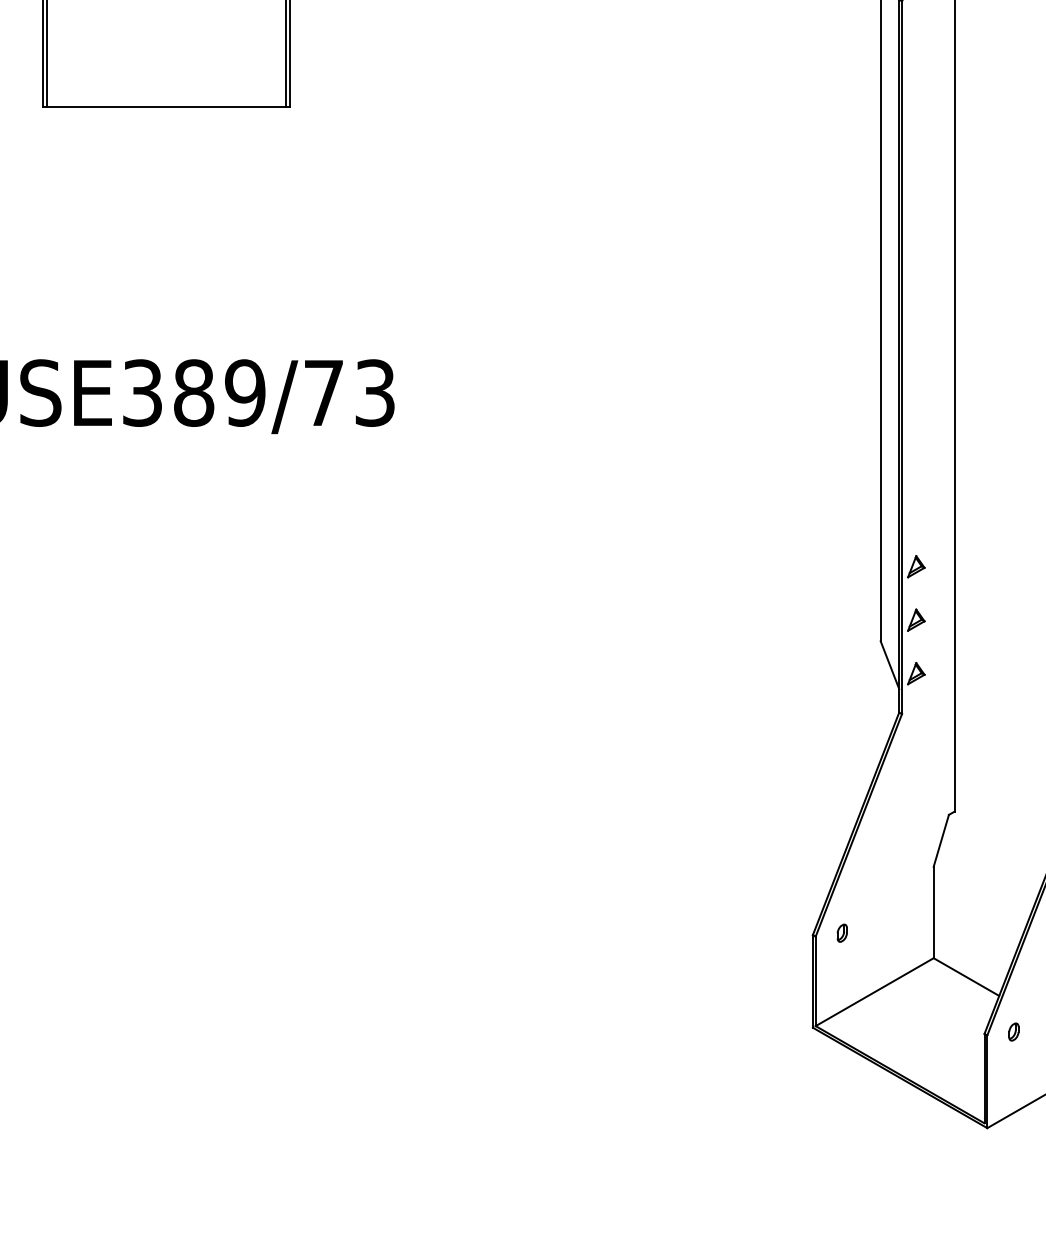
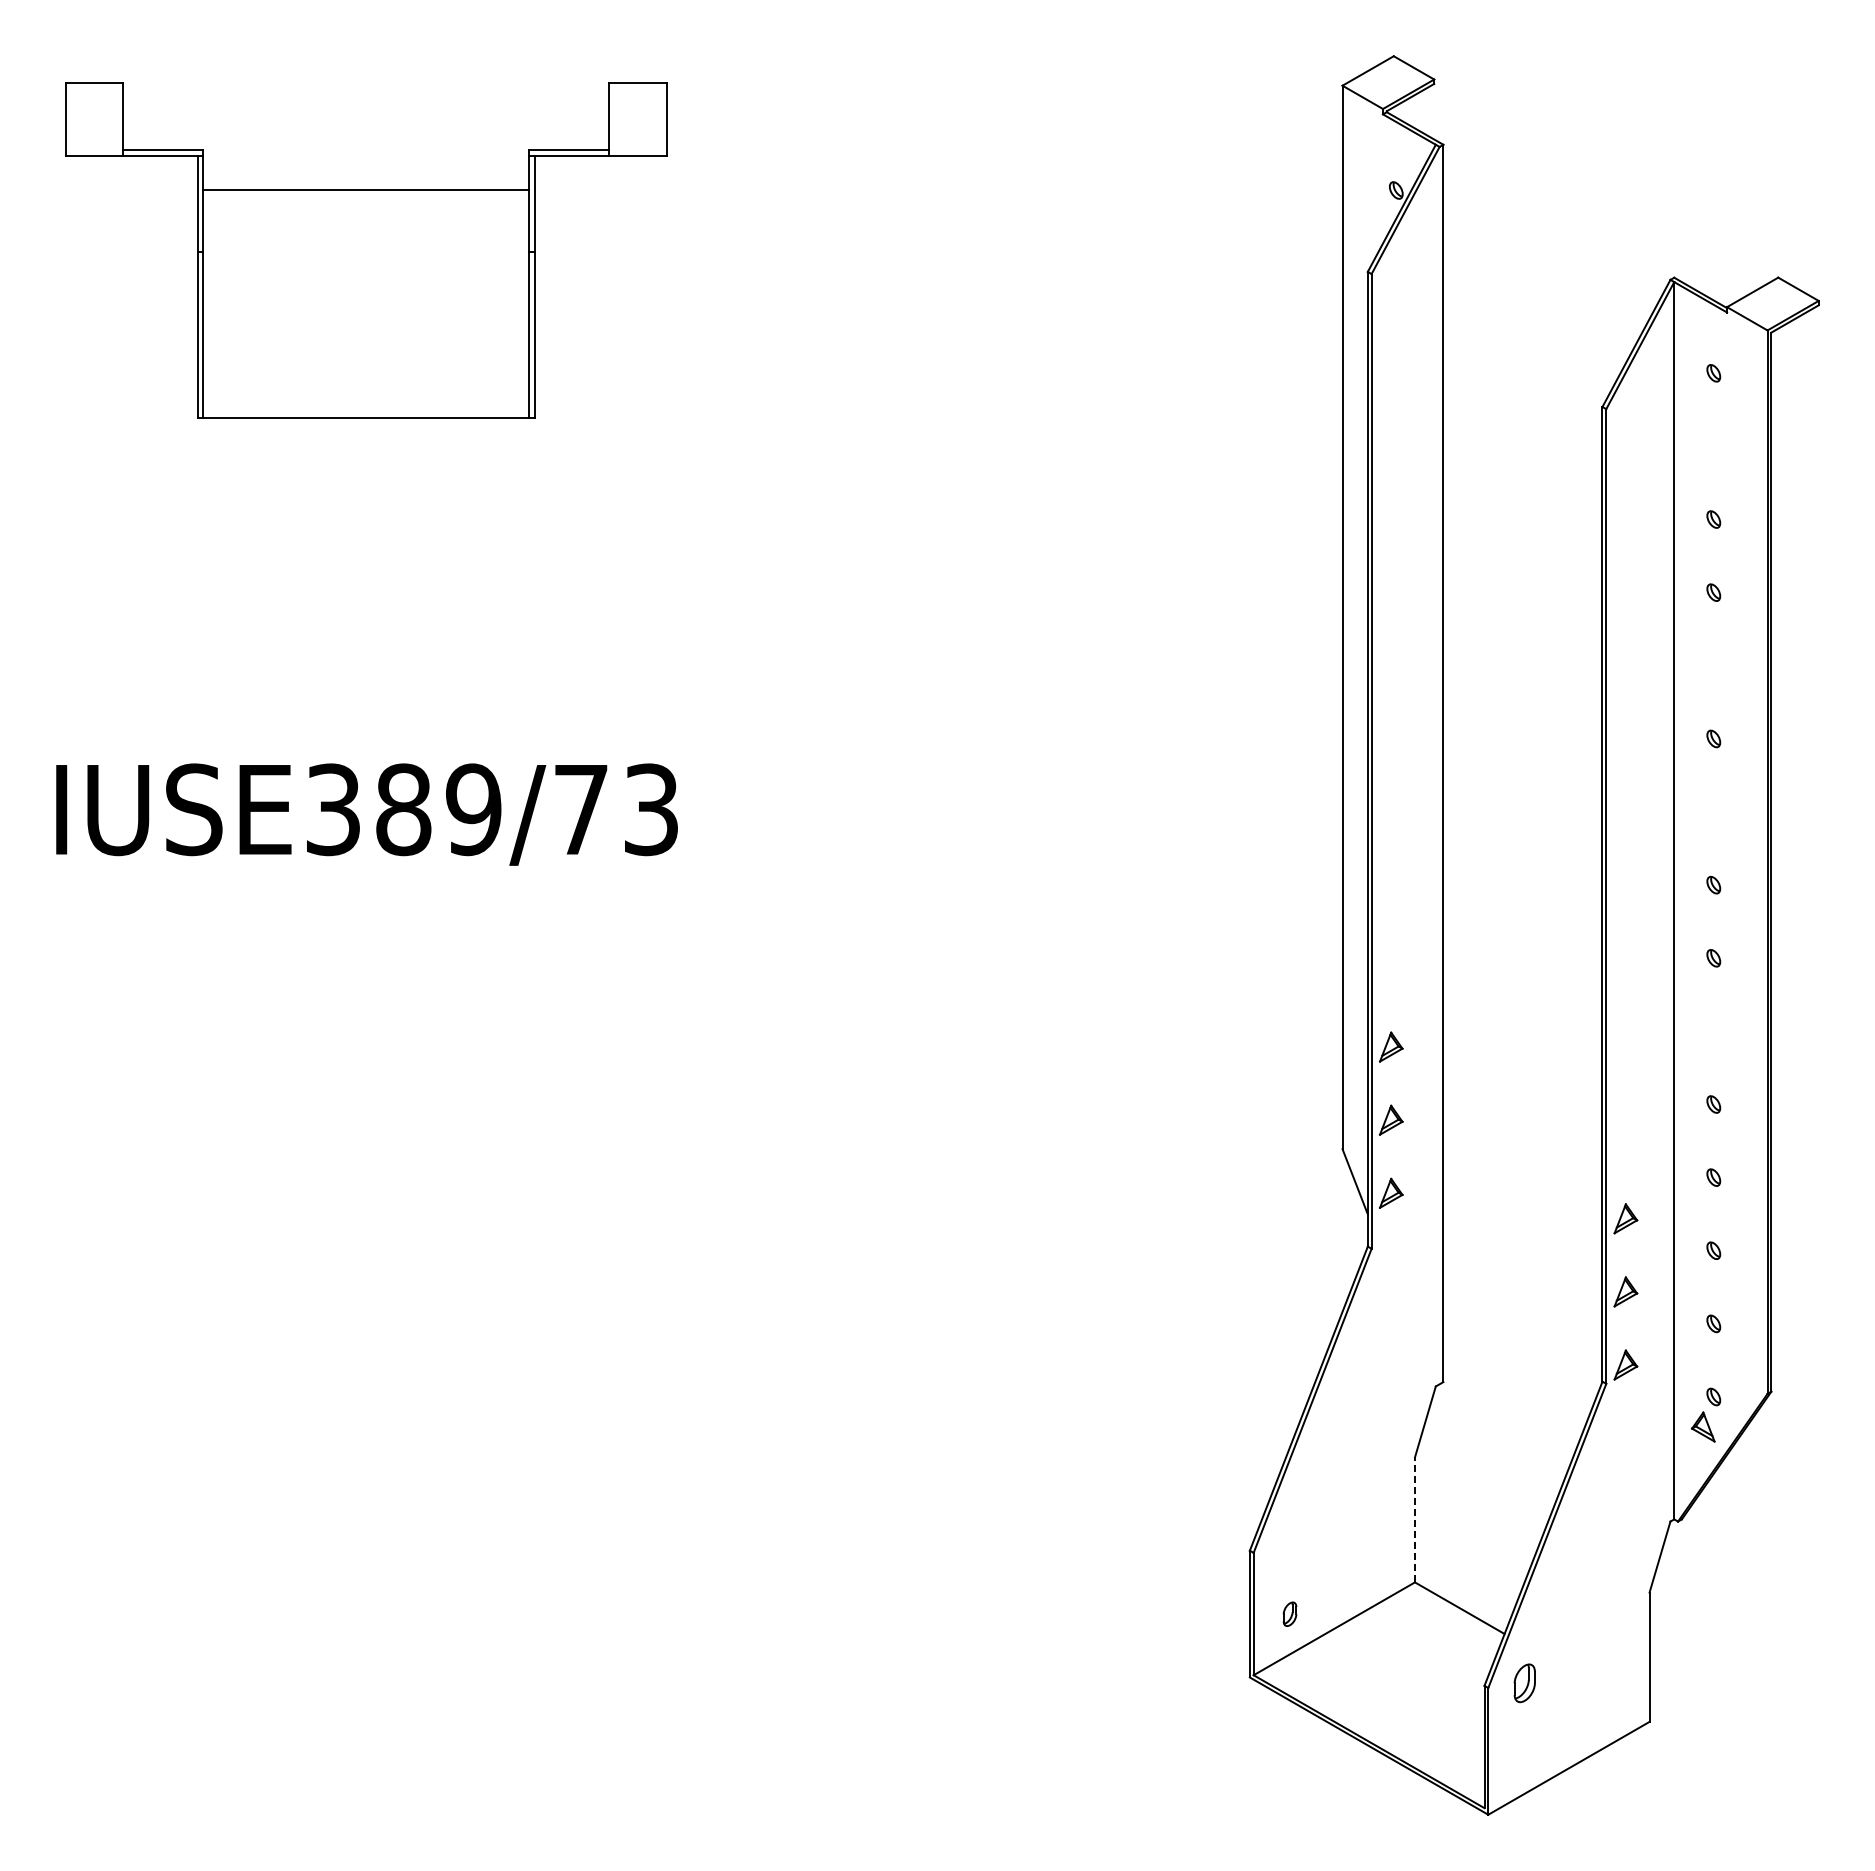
line: (933, 912) -> (1414, 1519), solid -> dashed
part: (841, 932) -> (1289, 1613), moved
part: (1013, 1032) -> (1524, 1683), size x1.6

